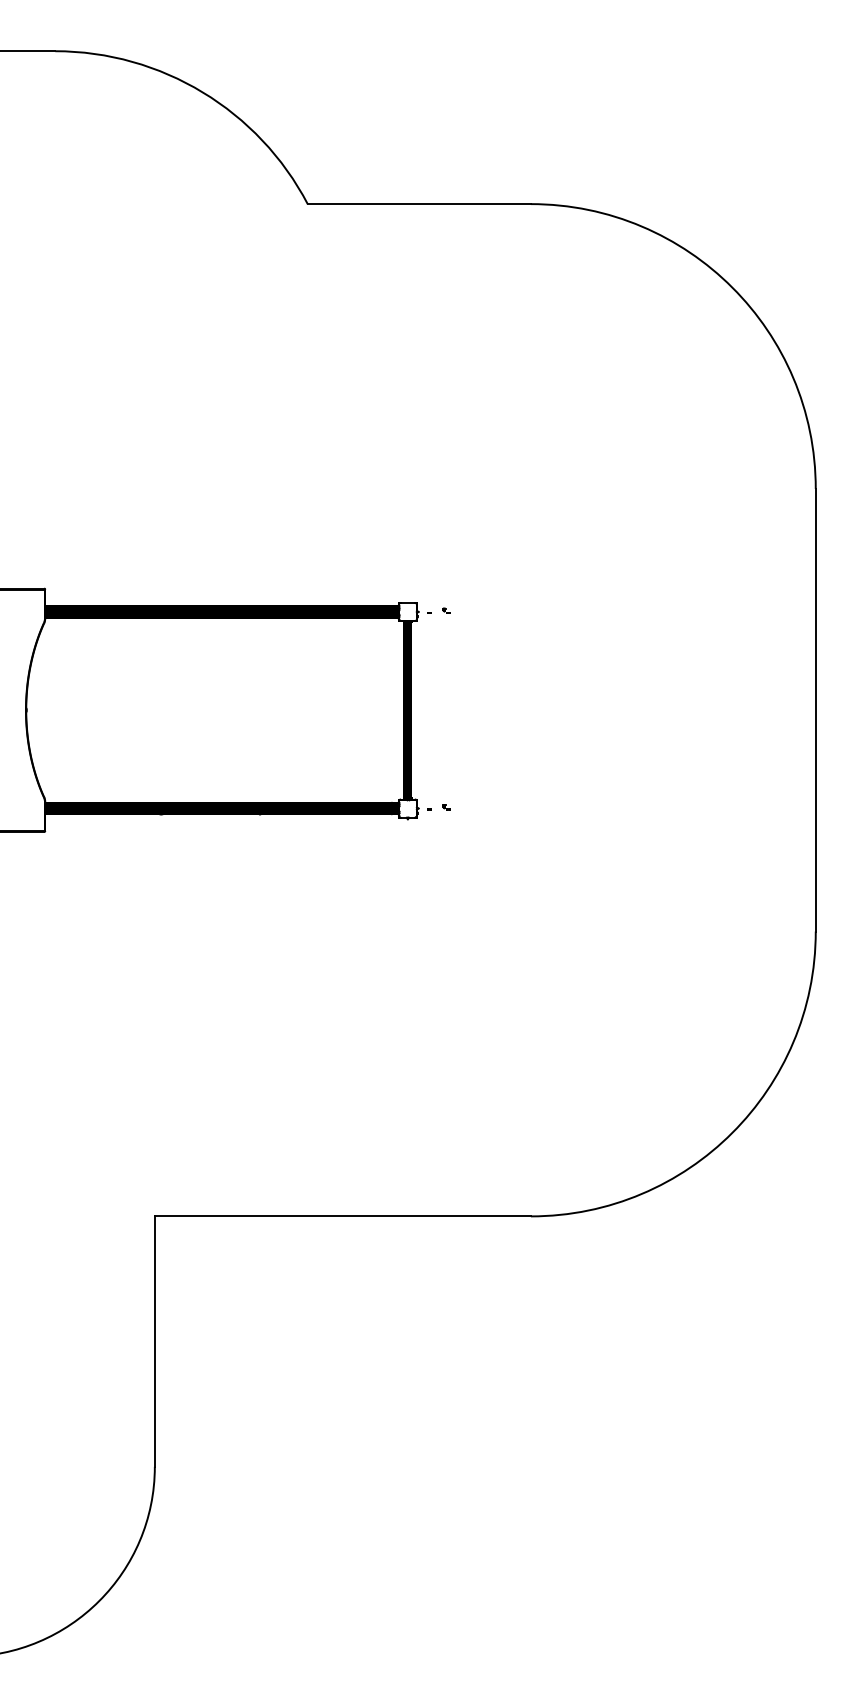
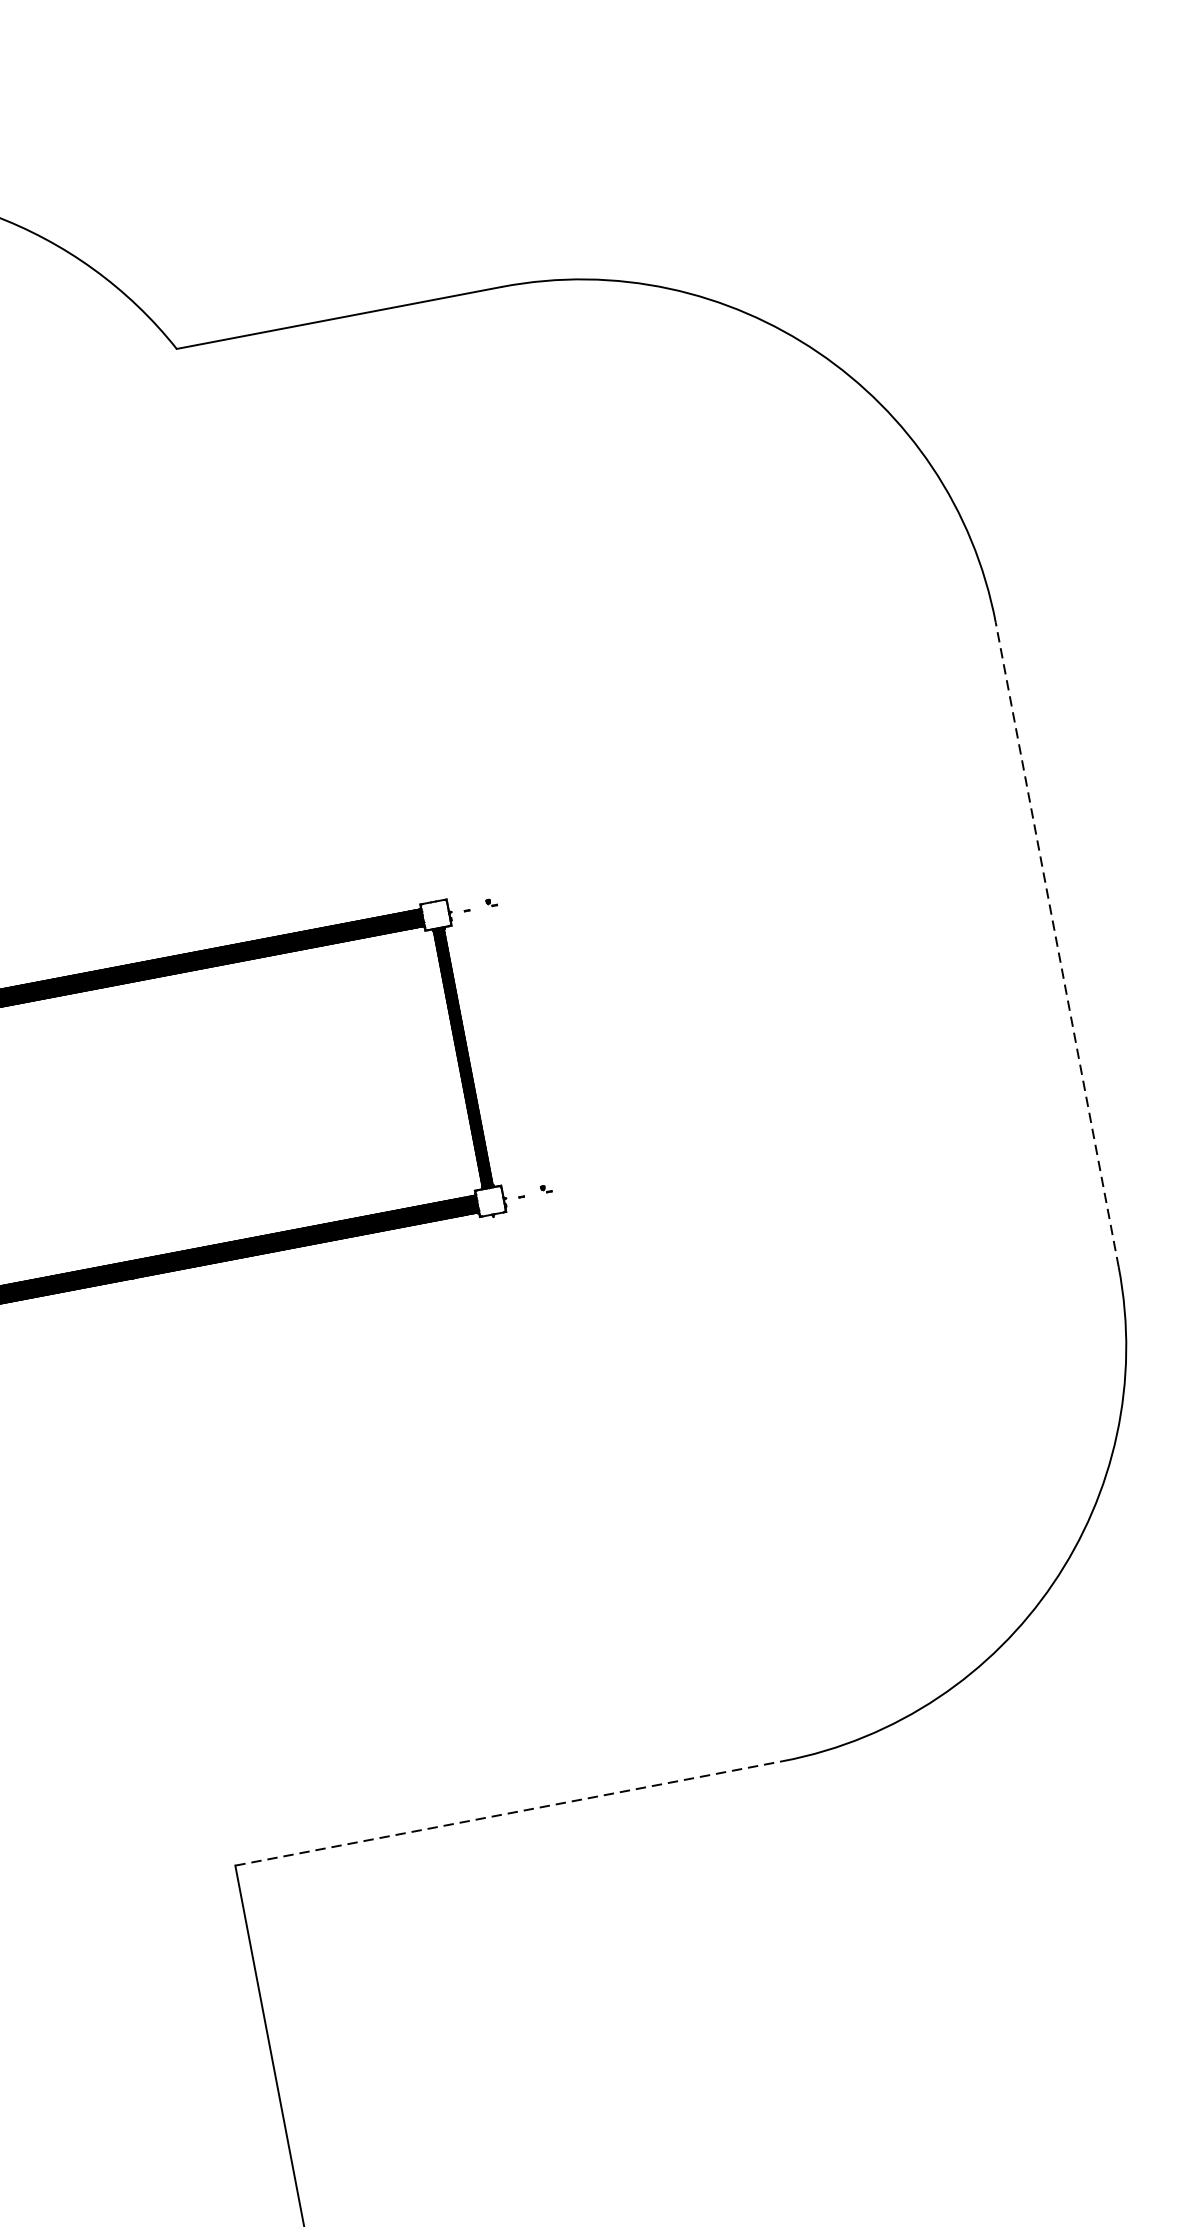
line: (815, 709) -> (1056, 943), solid -> dashed
line: (343, 1216) -> (510, 1813), solid -> dashed

